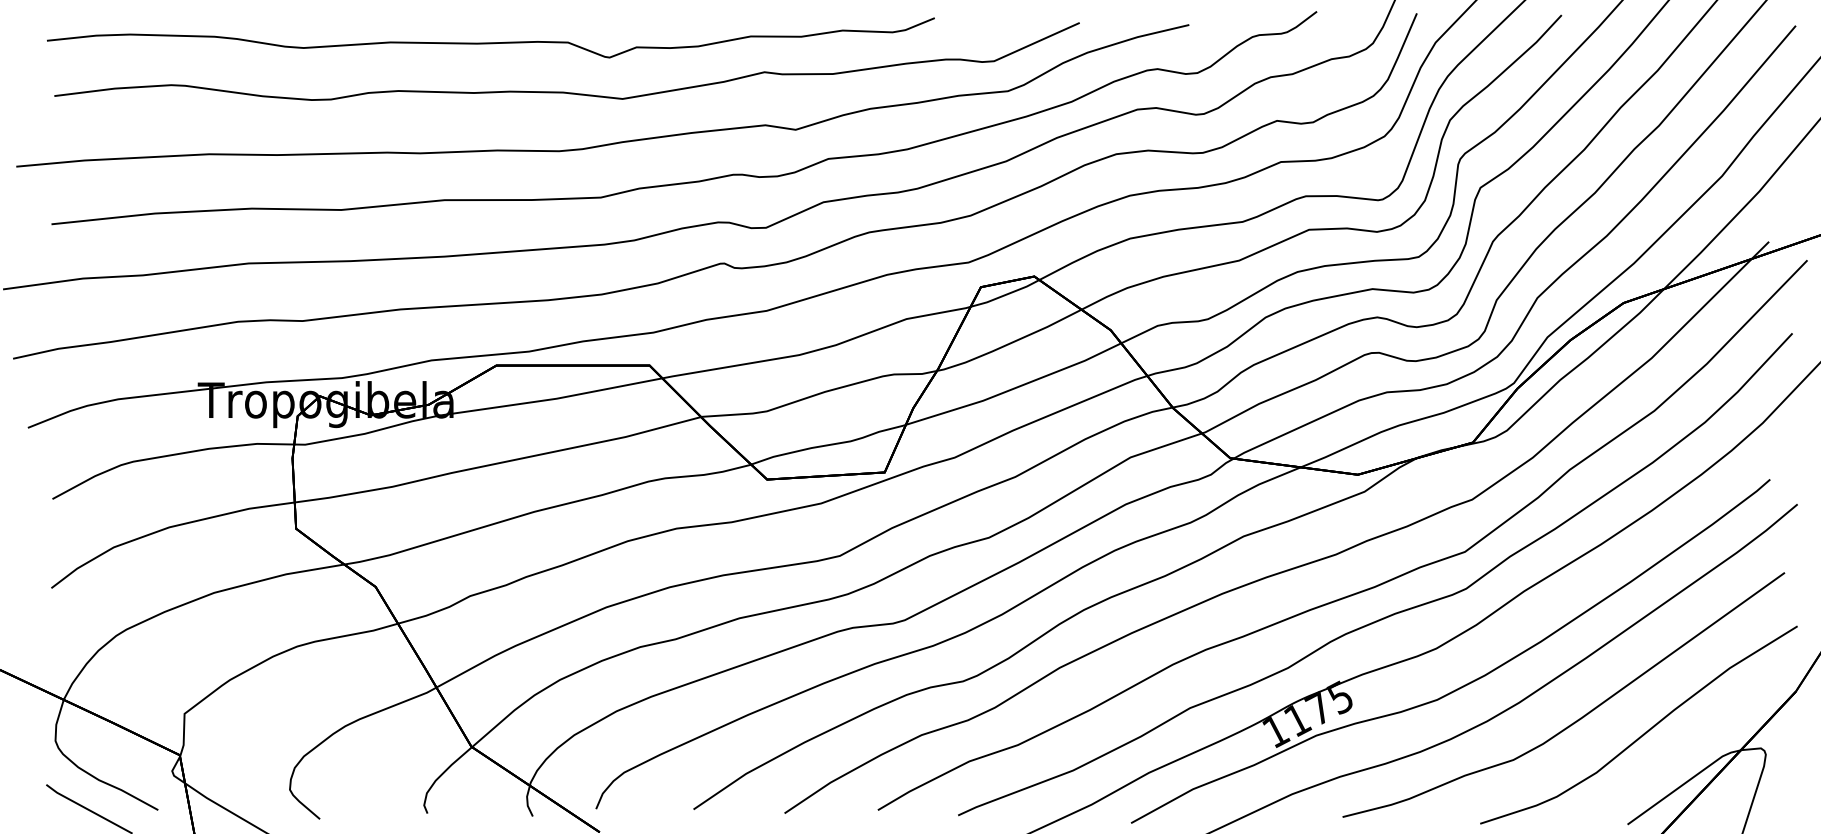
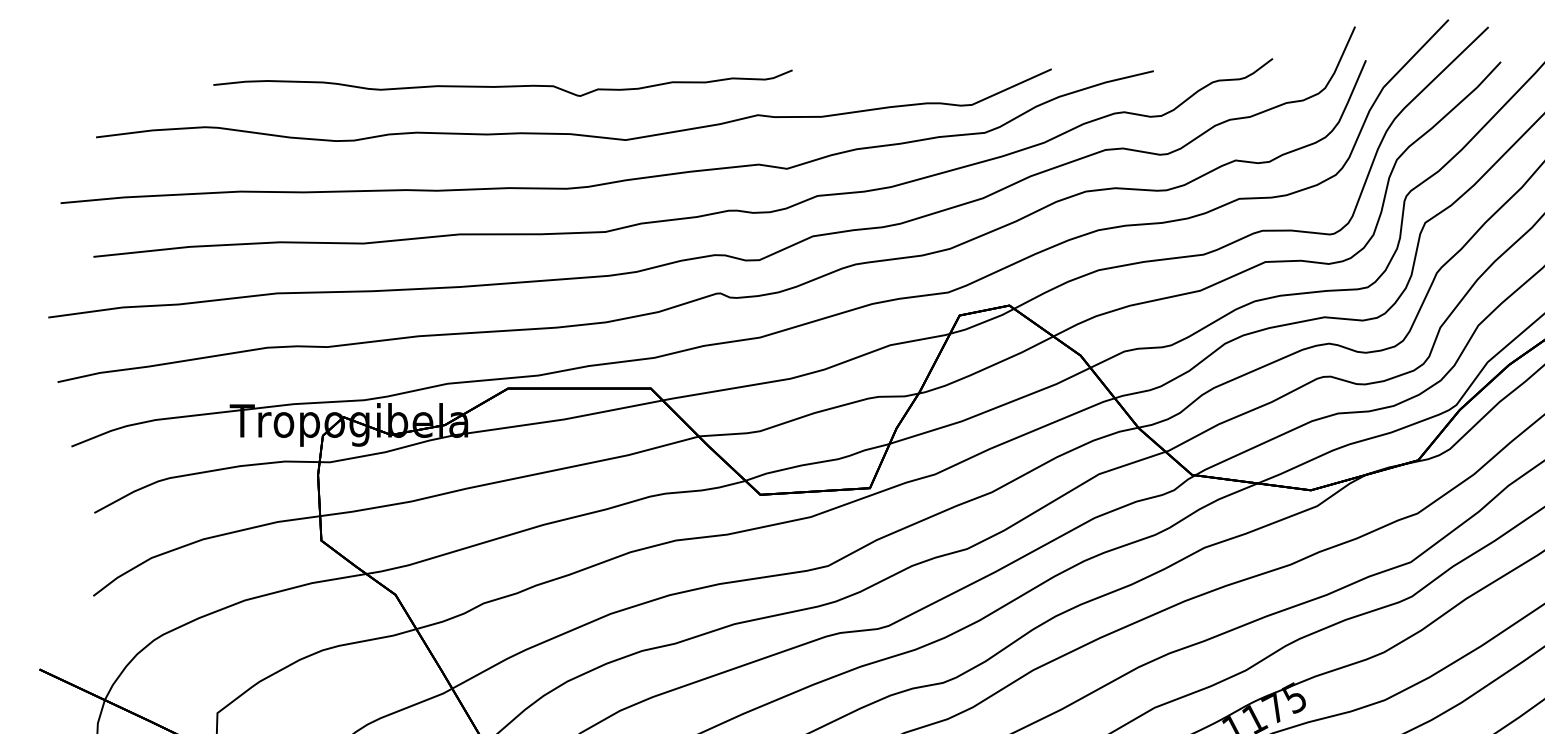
part: (490, 37) -> (502, 82), size x0.7

